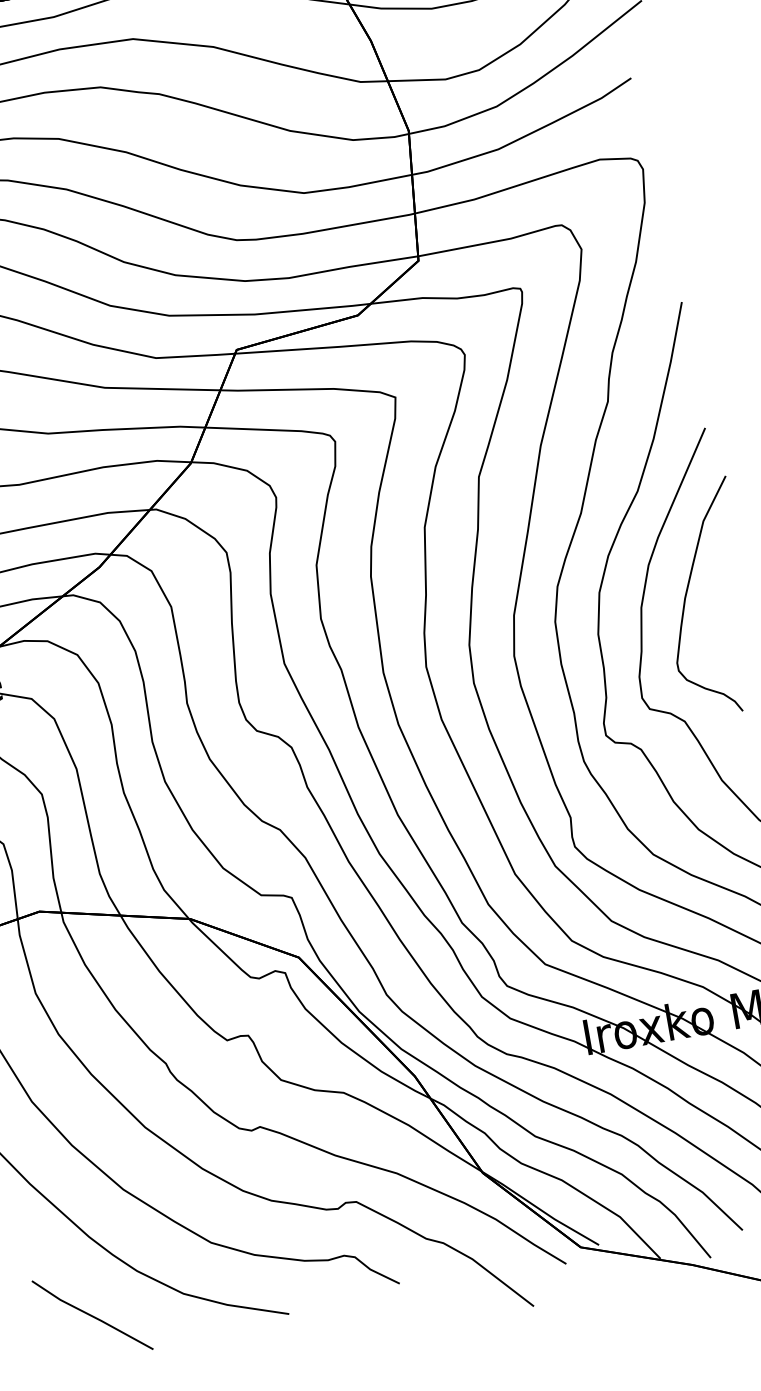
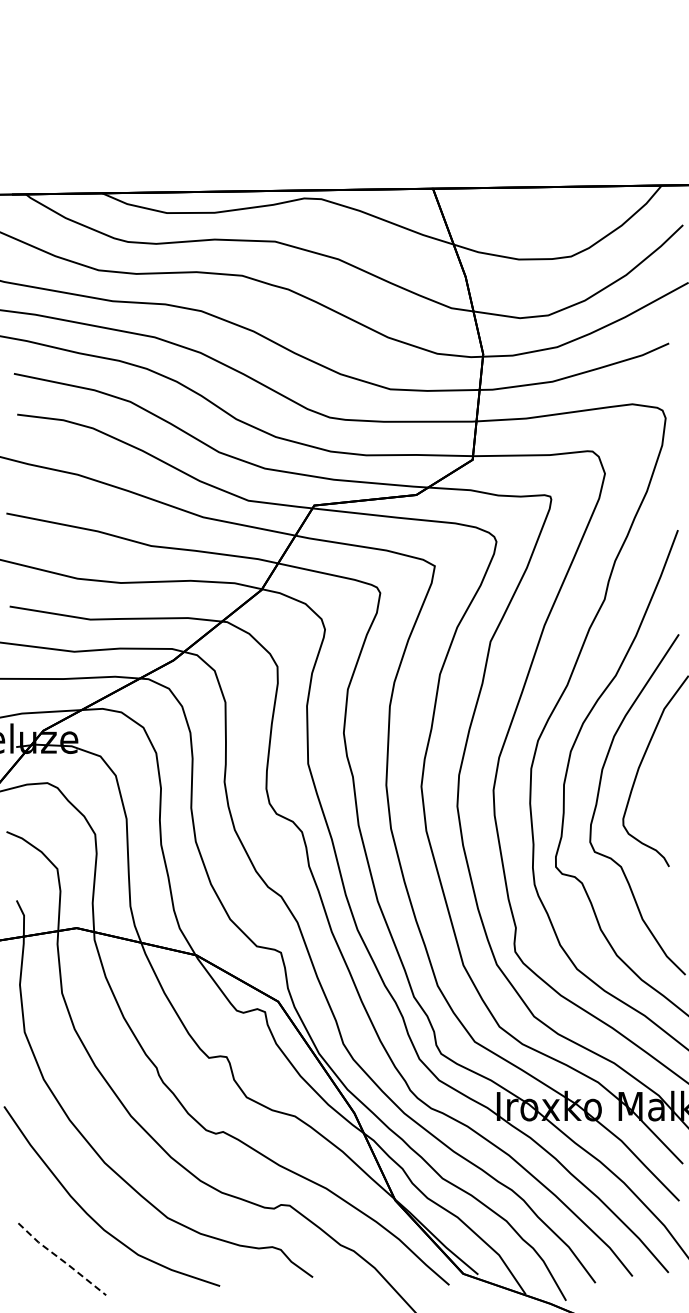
line: (93, 1316) -> (62, 1260), solid -> dashed

